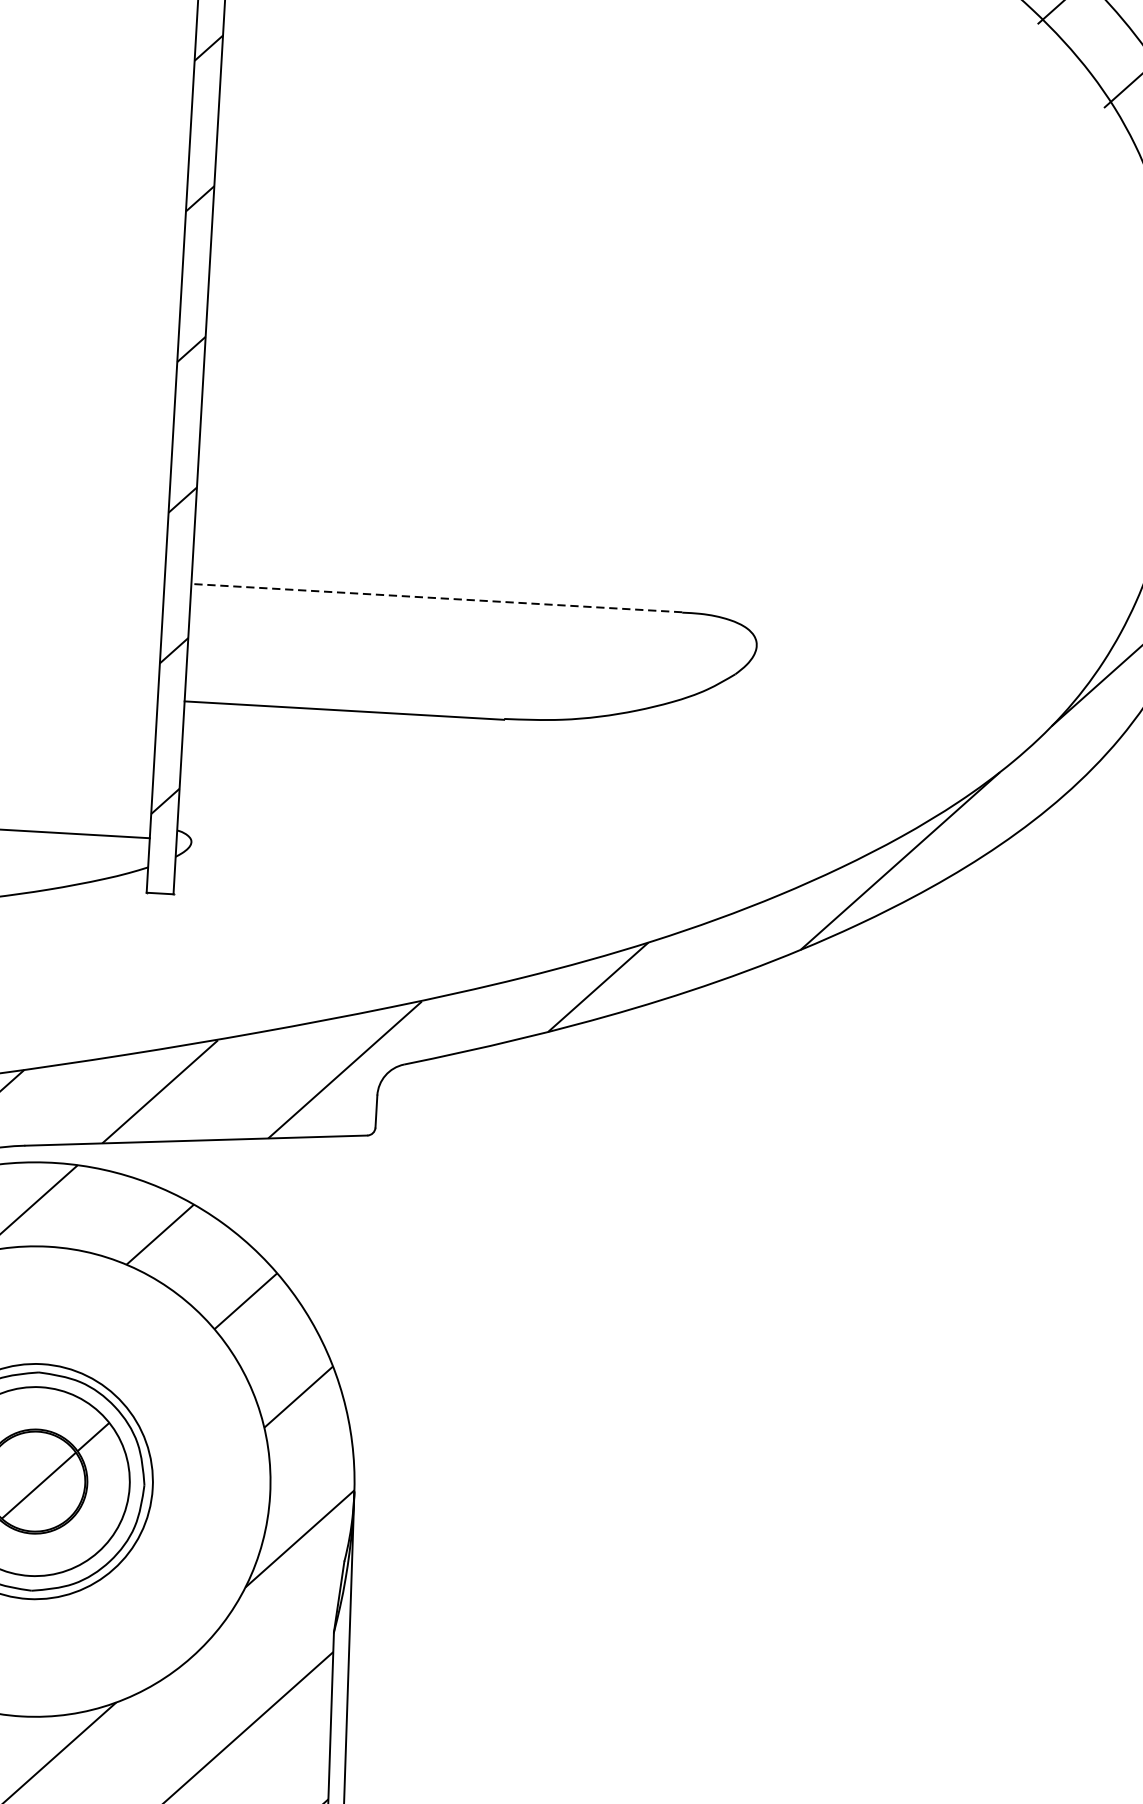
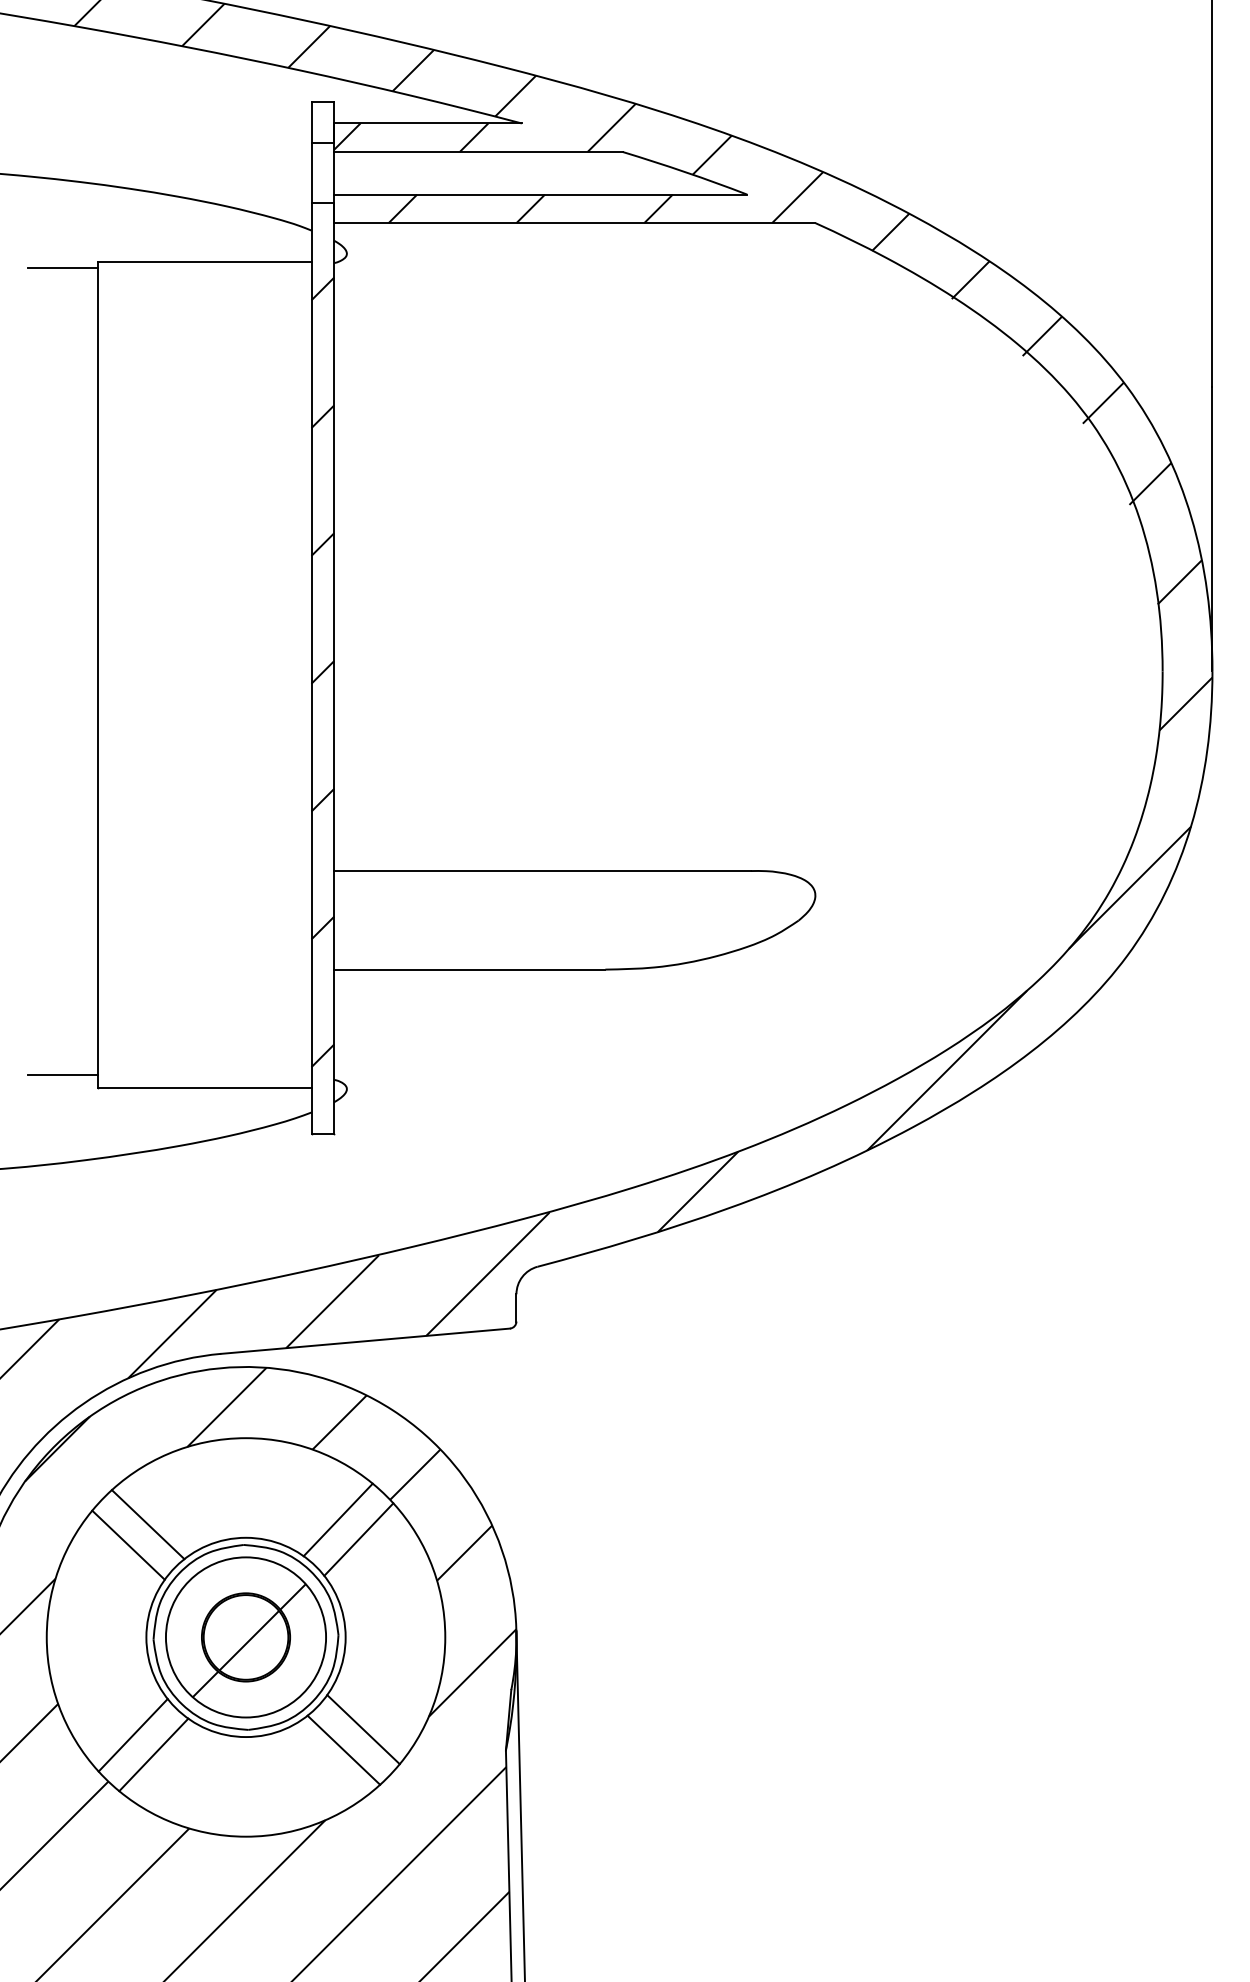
line: (436, 597) -> (542, 870), dashed -> solid
line: (151, 1348) -> (337, 1519), added
line: (174, 1373) -> (358, 1539), added
line: (167, 1598) -> (363, 1729), added
line: (142, 1620) -> (343, 1749), added

